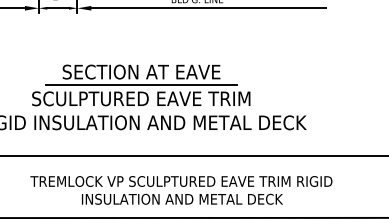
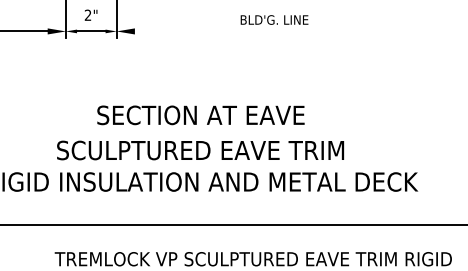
line: (208, 8) -> (288, 31), removed
line: (141, 85) -> (200, 132), removed

